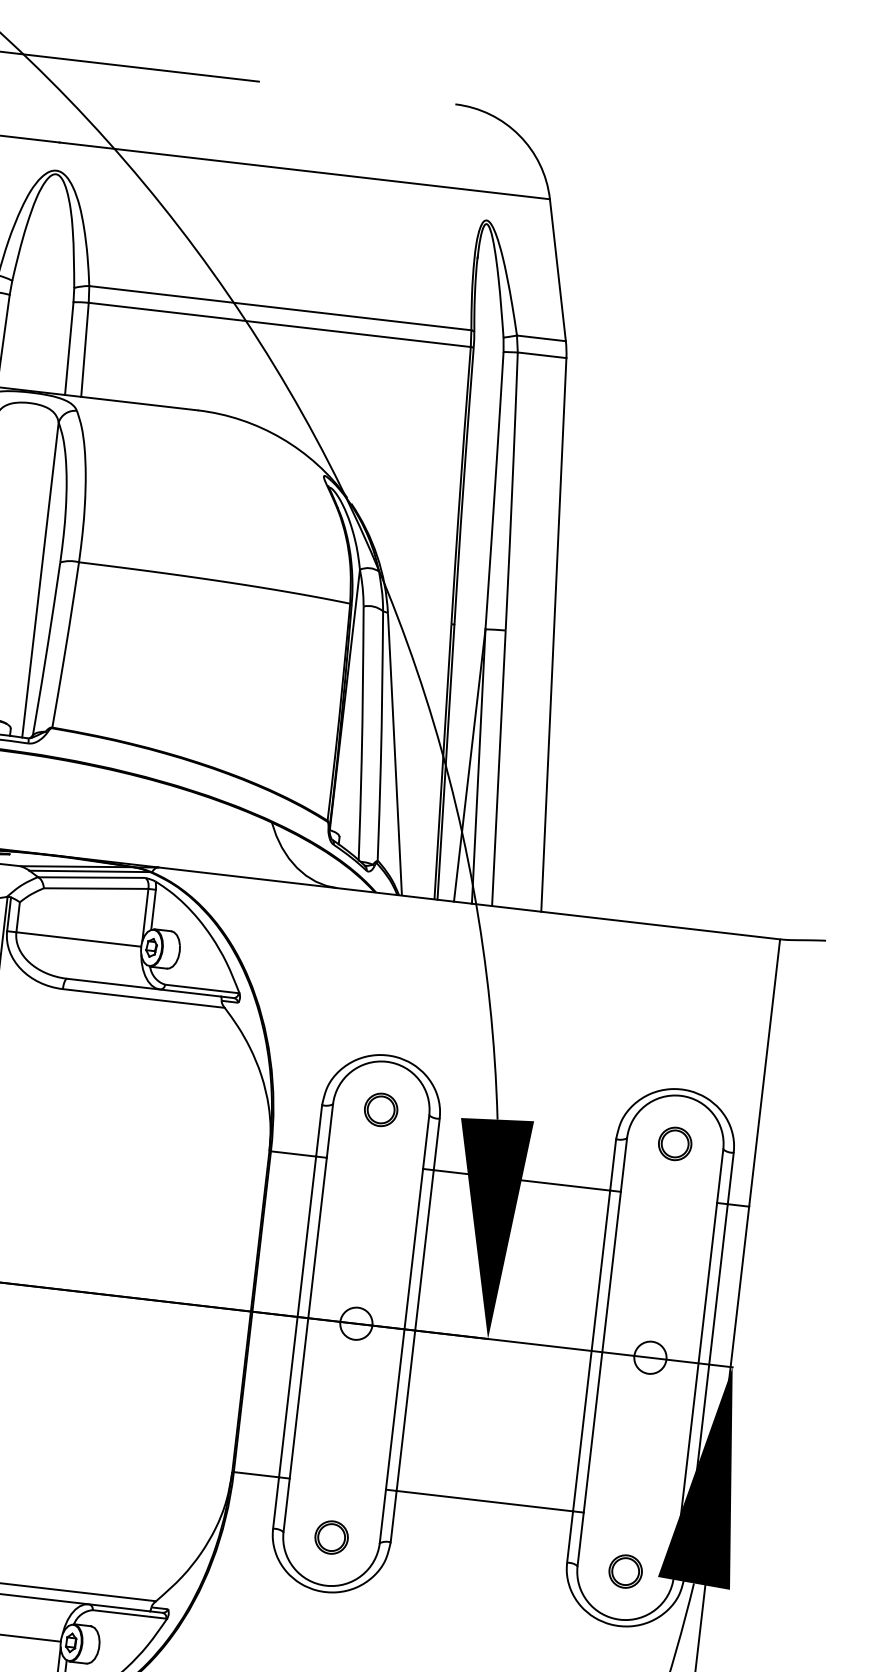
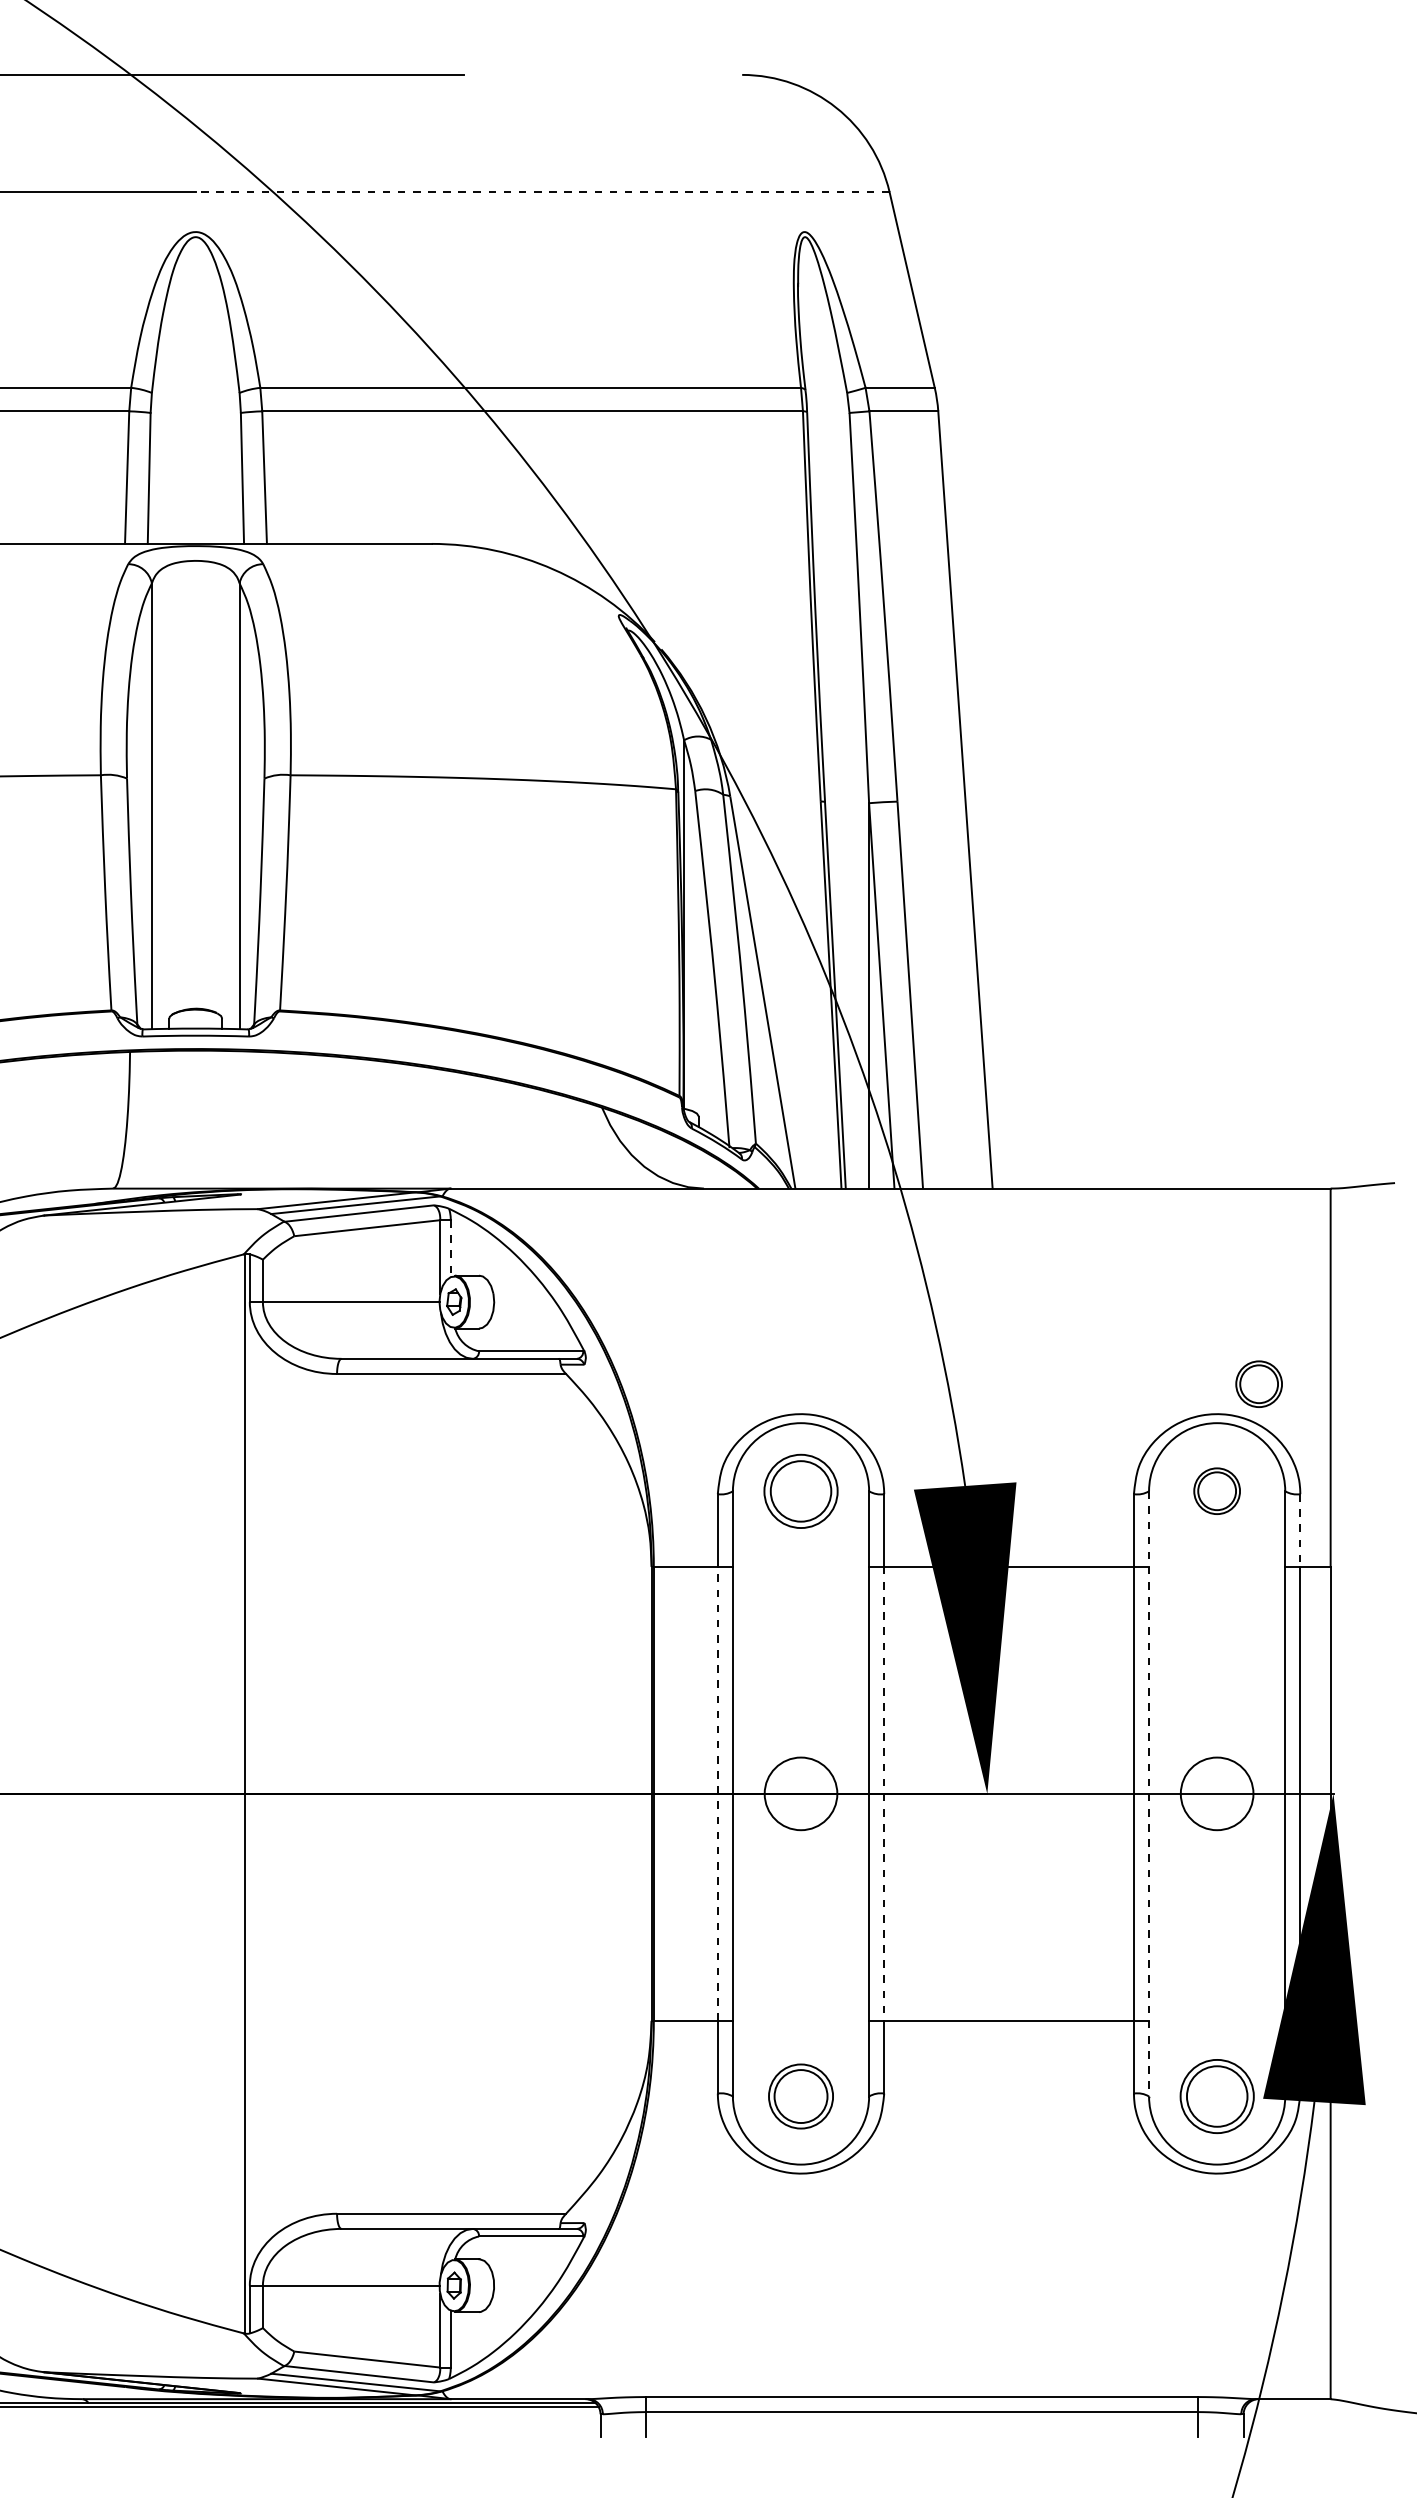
line: (304, 171) -> (542, 192), solid -> dashed
line: (153, 910) -> (450, 1249), solid -> dashed
part: (713, 1071) -> (1258, 1383), added
part: (380, 1109) -> (800, 1490), size x1.6
line: (730, 1179) -> (1300, 1531), solid -> dashed
line: (297, 1316) -> (717, 1793), solid -> dashed
circle: (356, 1323) -> (800, 1793), size x1.6
line: (415, 1330) -> (884, 1793), solid -> dashed
line: (602, 1351) -> (1149, 1793), solid -> dashed
circle: (650, 1357) -> (1216, 1793), size x1.6
part: (331, 1537) -> (800, 2096), size x1.4
part: (625, 1571) -> (1216, 2096), size x1.6

